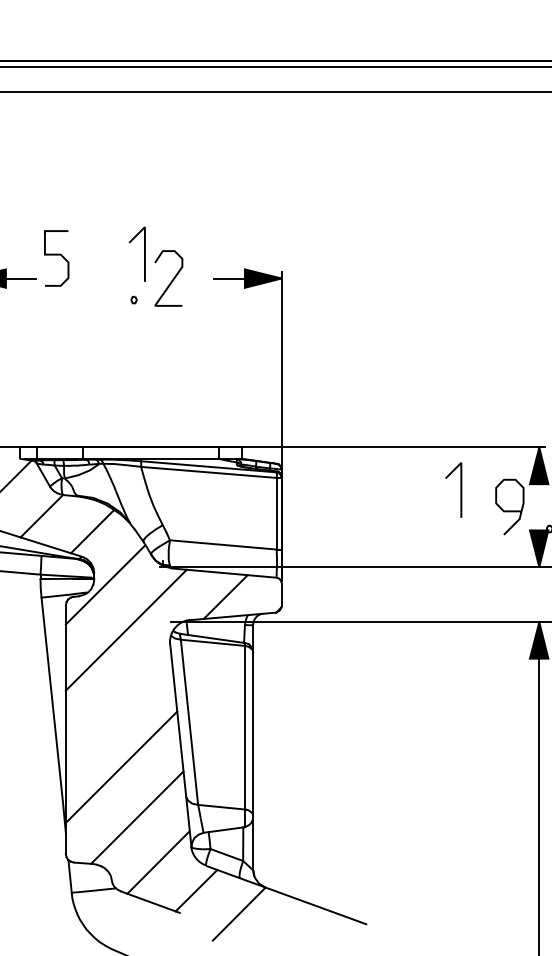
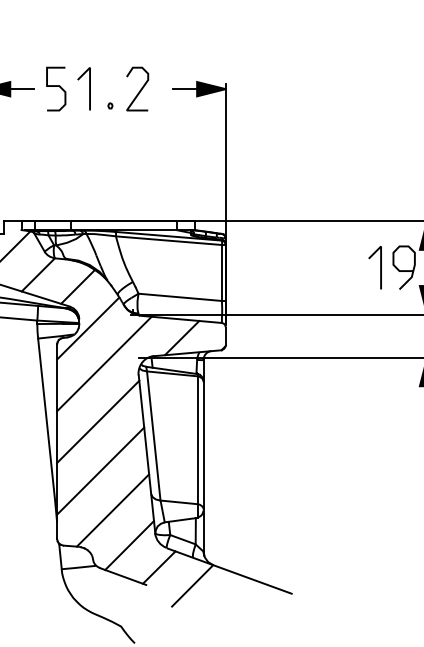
line: (144, 253) -> (89, 88), moved
curve: (56, 255) -> (56, 86), moved
line: (460, 489) -> (380, 267), moved
line: (118, 703) -> (98, 421), added

